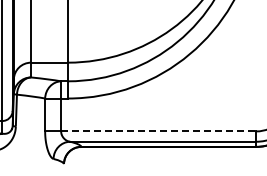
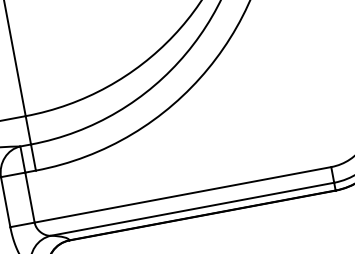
line: (158, 131) -> (182, 195), dashed -> solid

